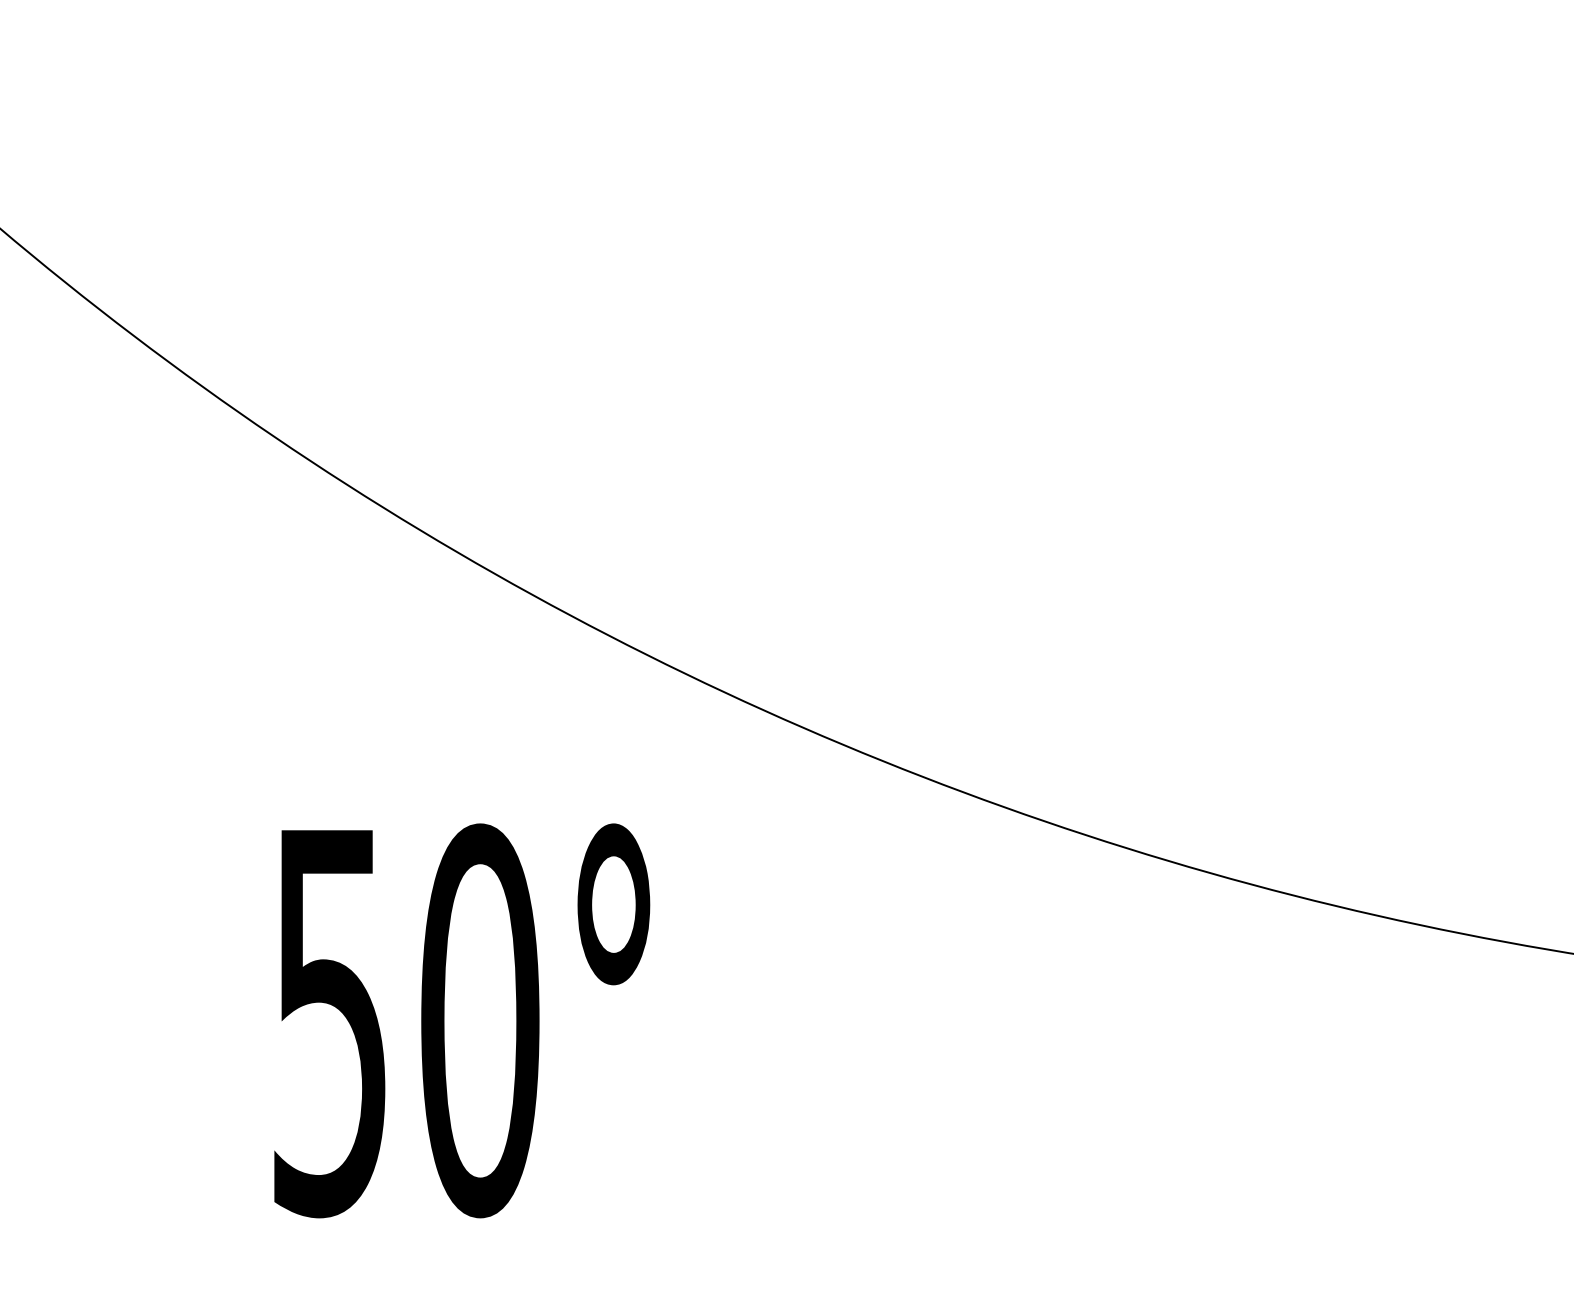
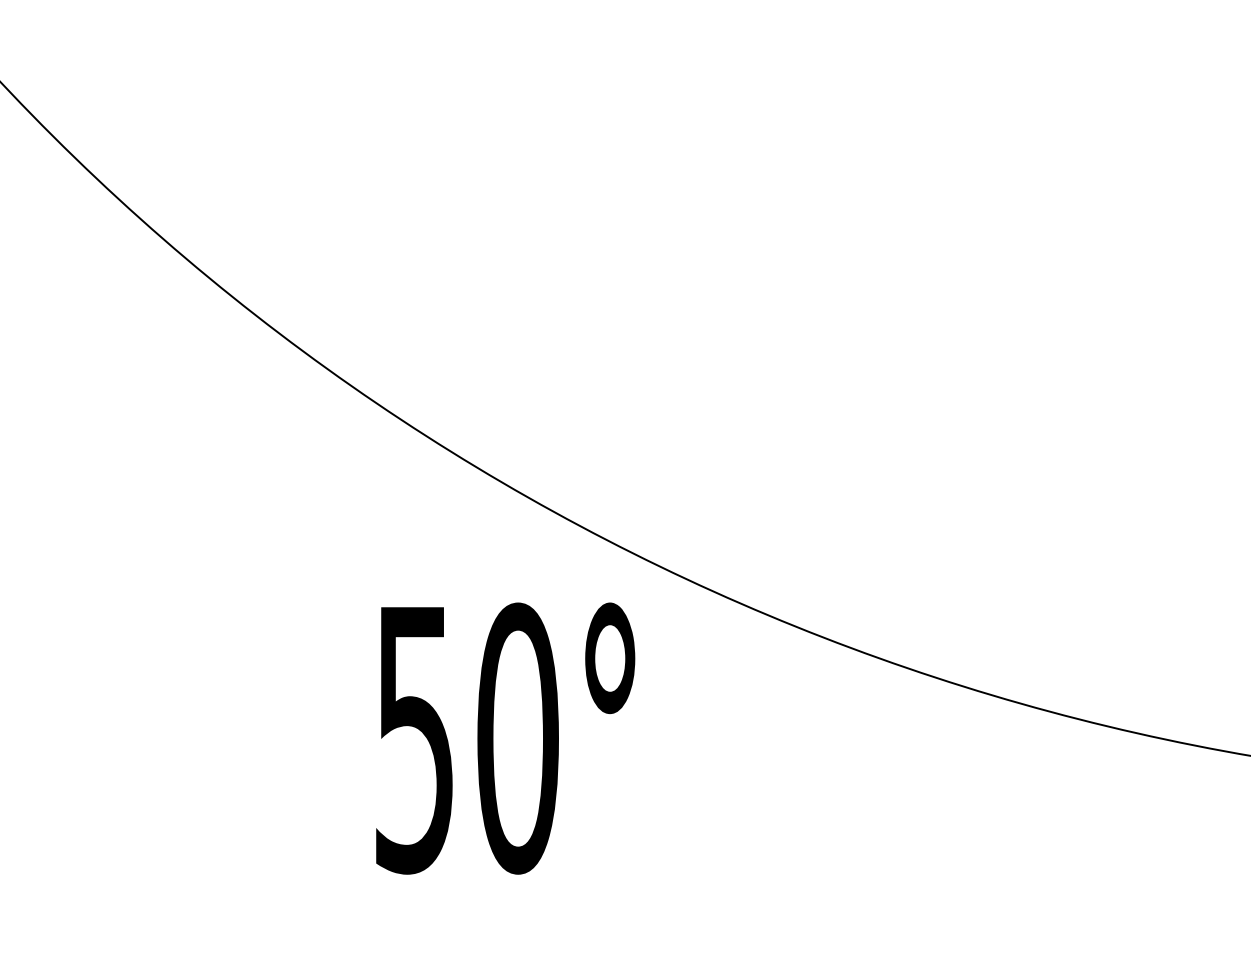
text: (461, 1020) -> (505, 738), moved

